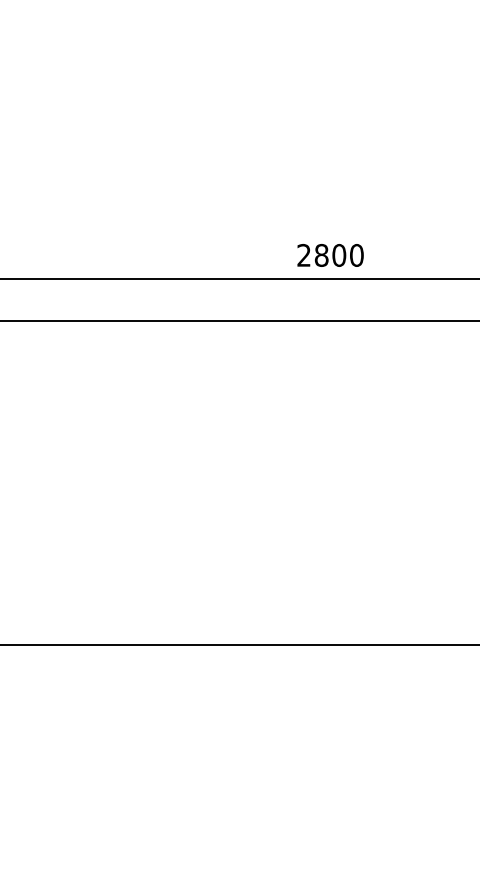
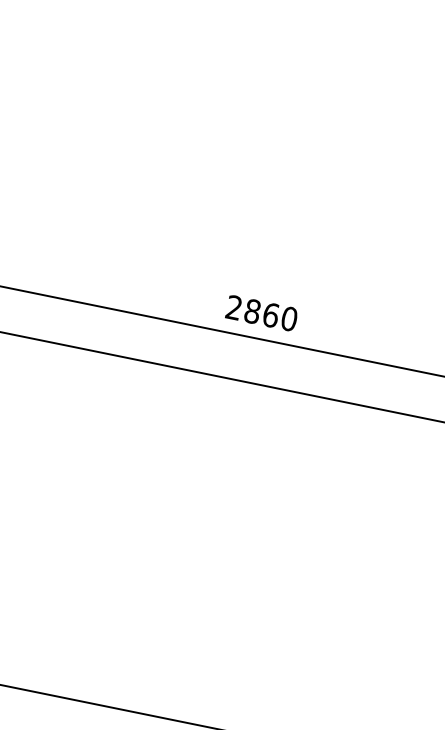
text: (339, 255) -> (271, 315), 2800 -> 2860

